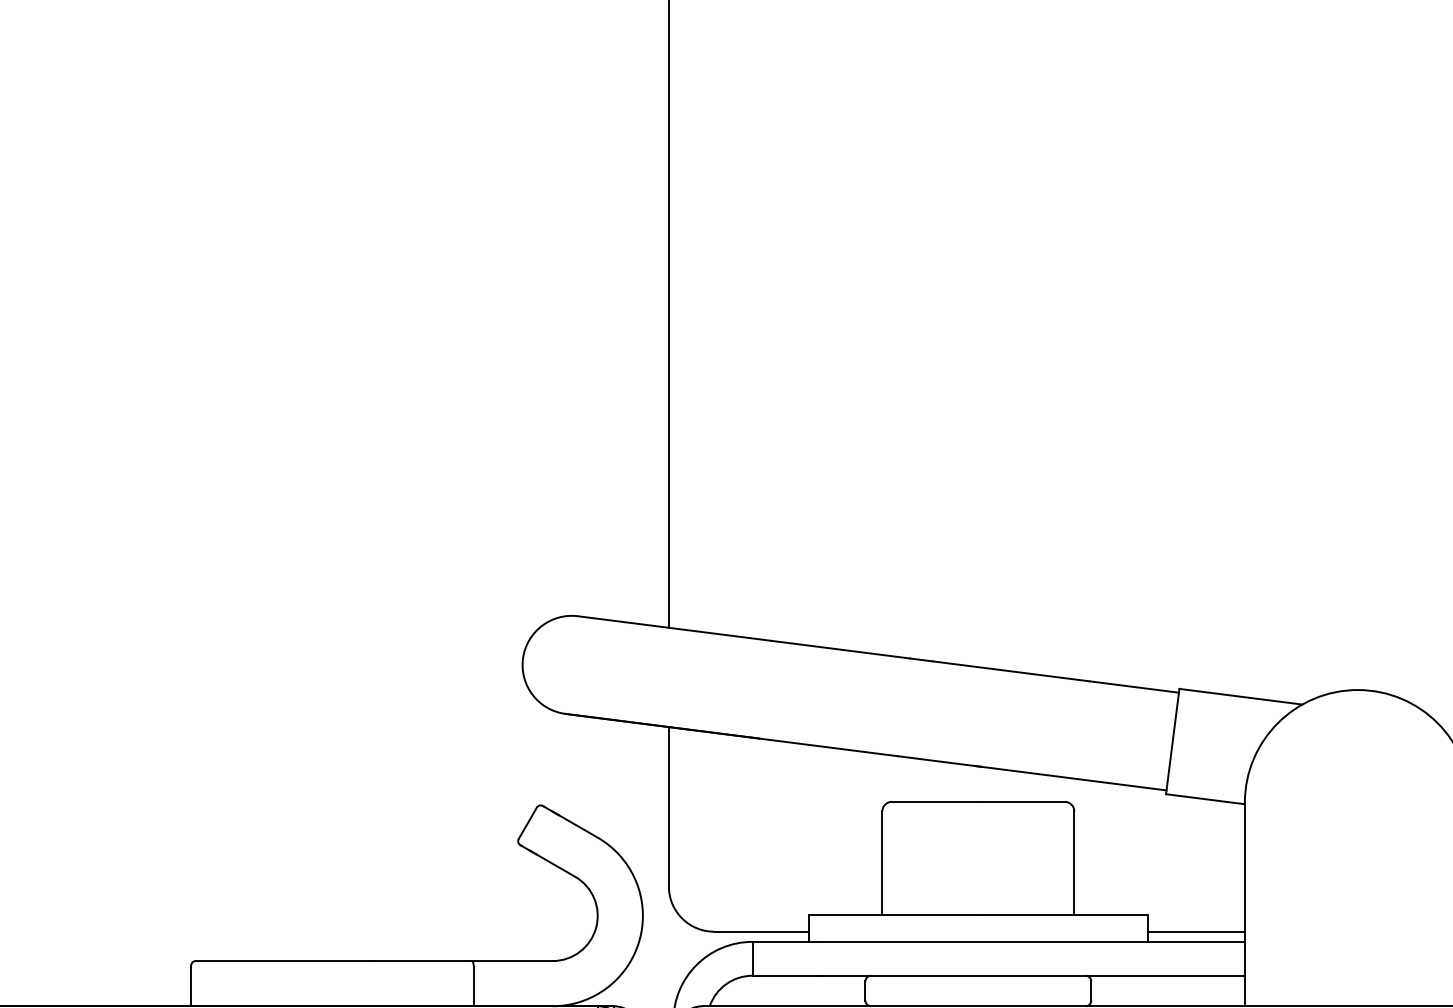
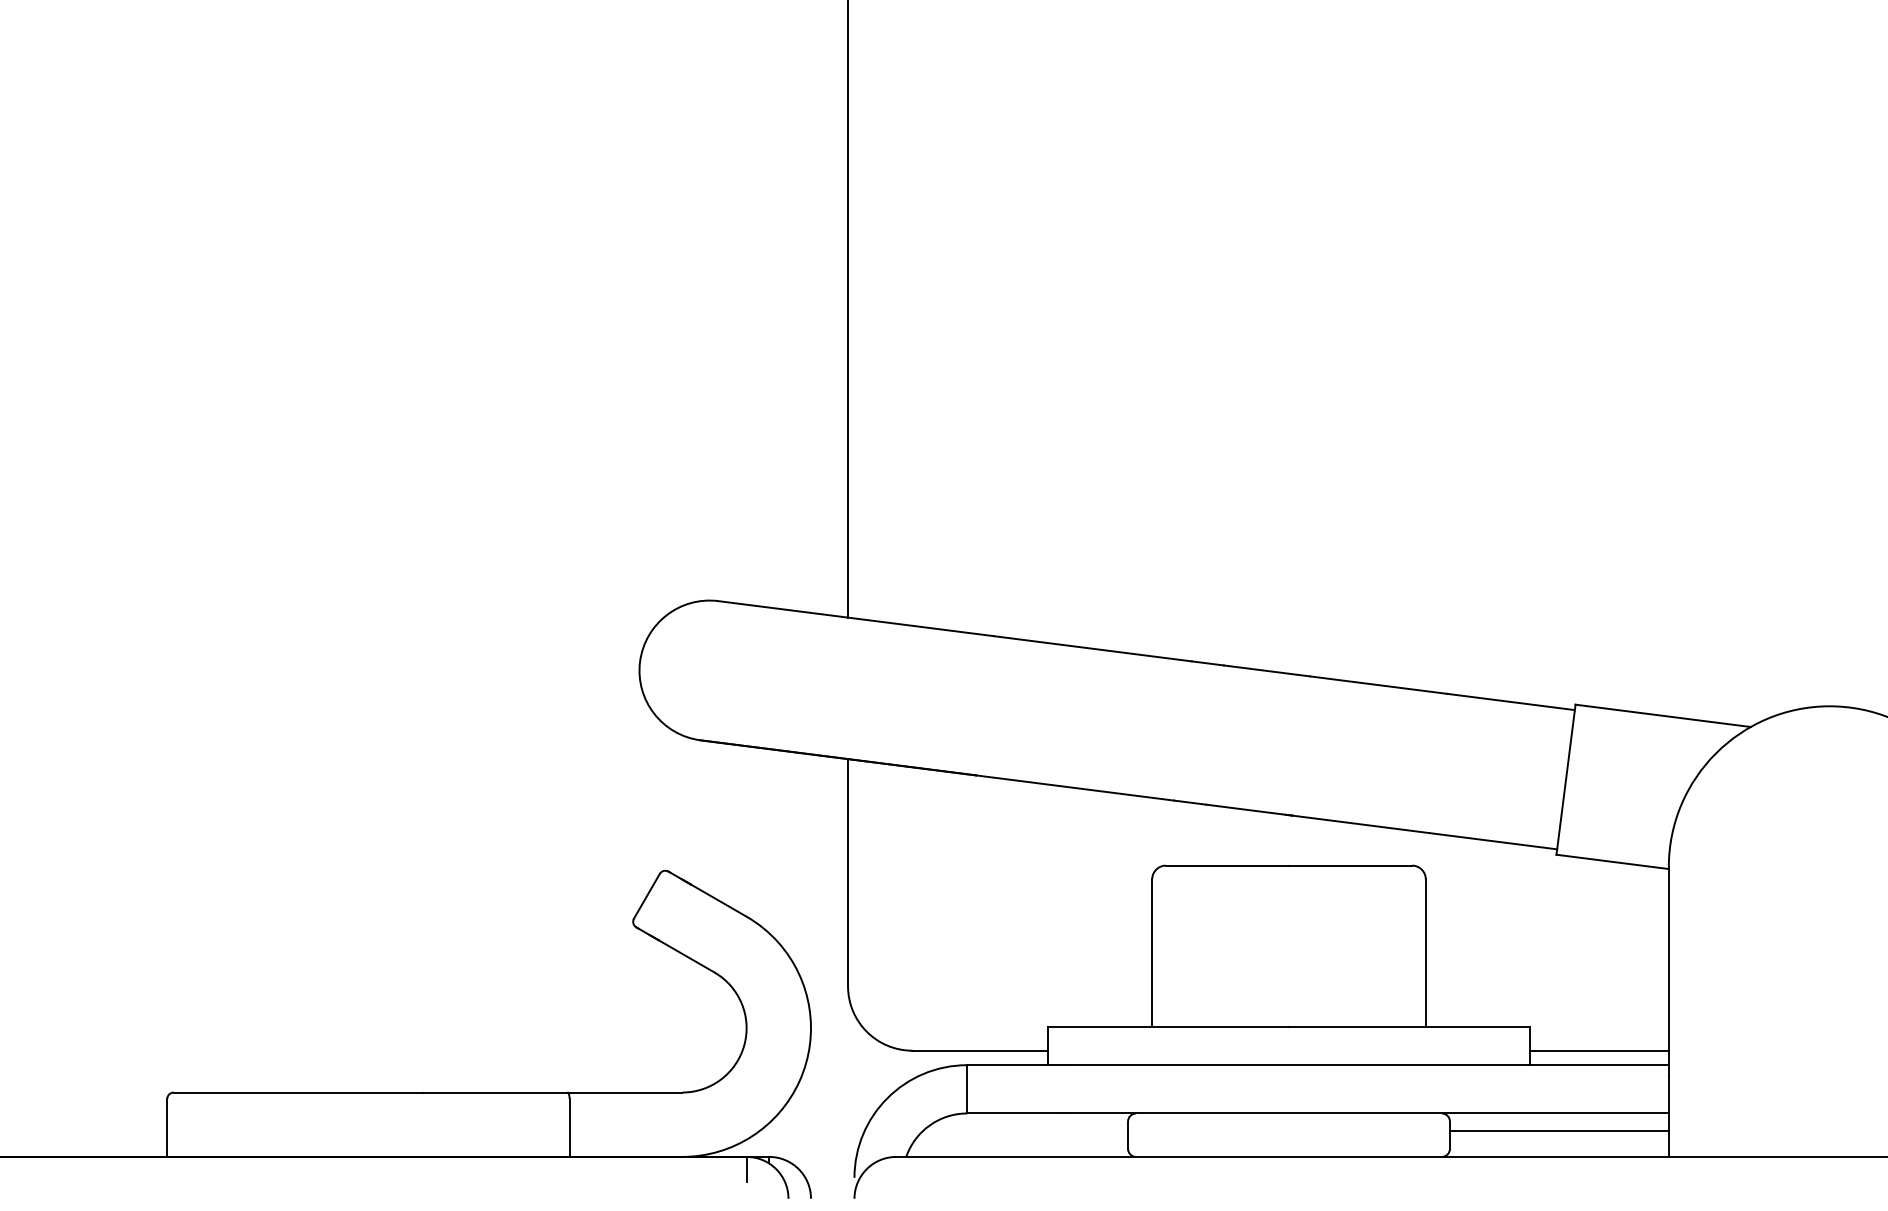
line: (1167, 988) -> (1558, 1131), added

